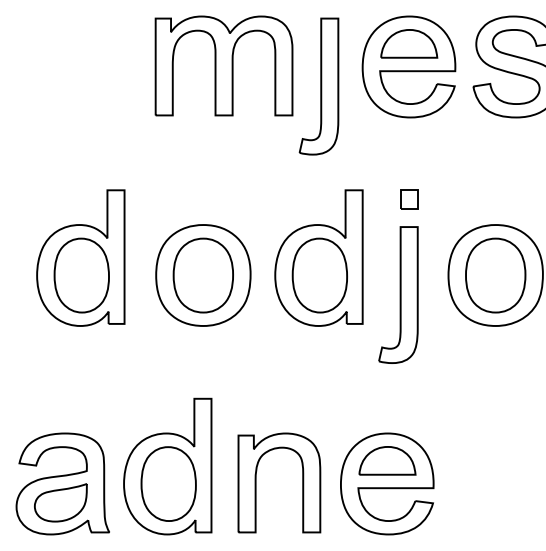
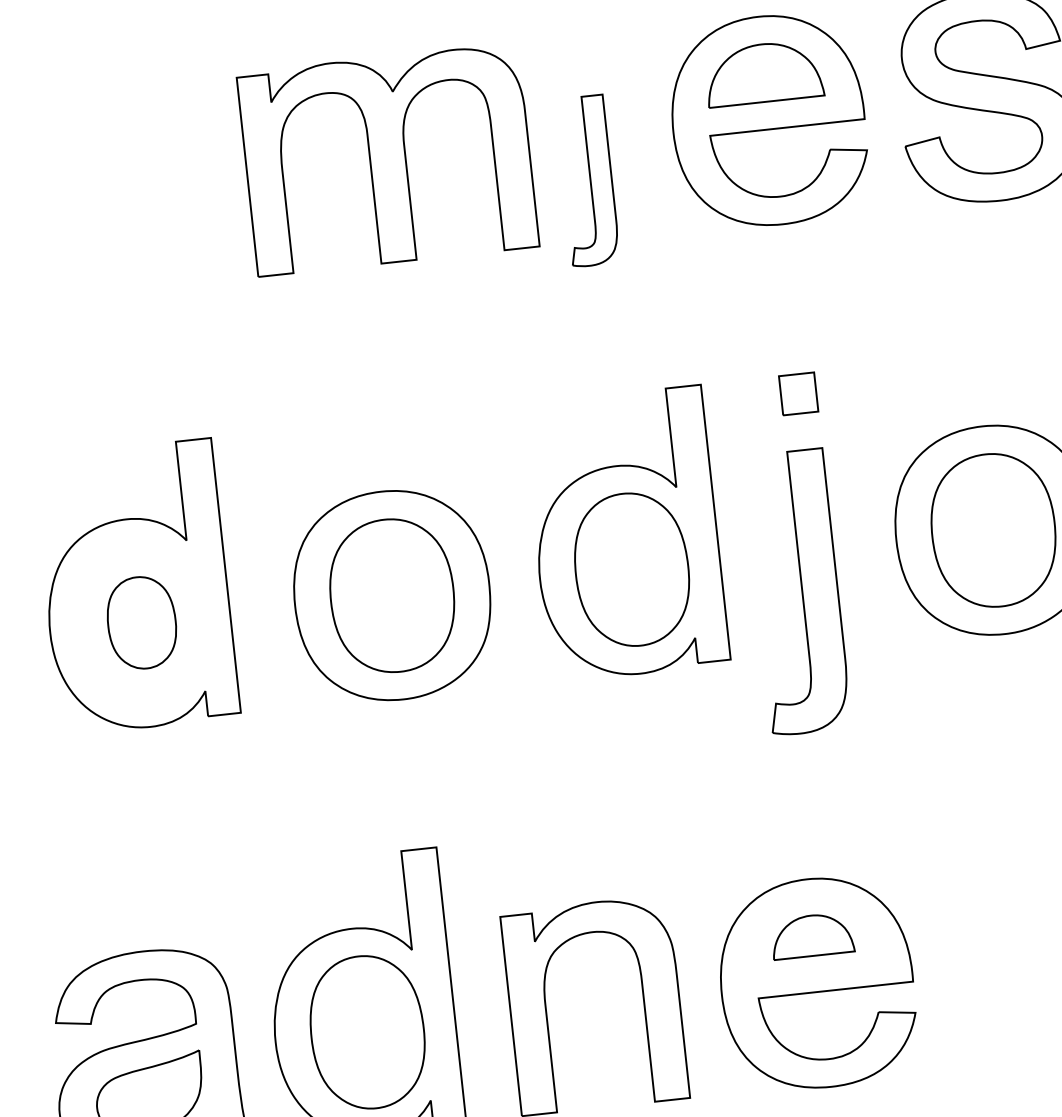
part: (318, 86) -> (586, 181), size x0.6
part: (81, 275) -> (141, 622), size x0.6
part: (387, 460) -> (812, 934), size x0.7

